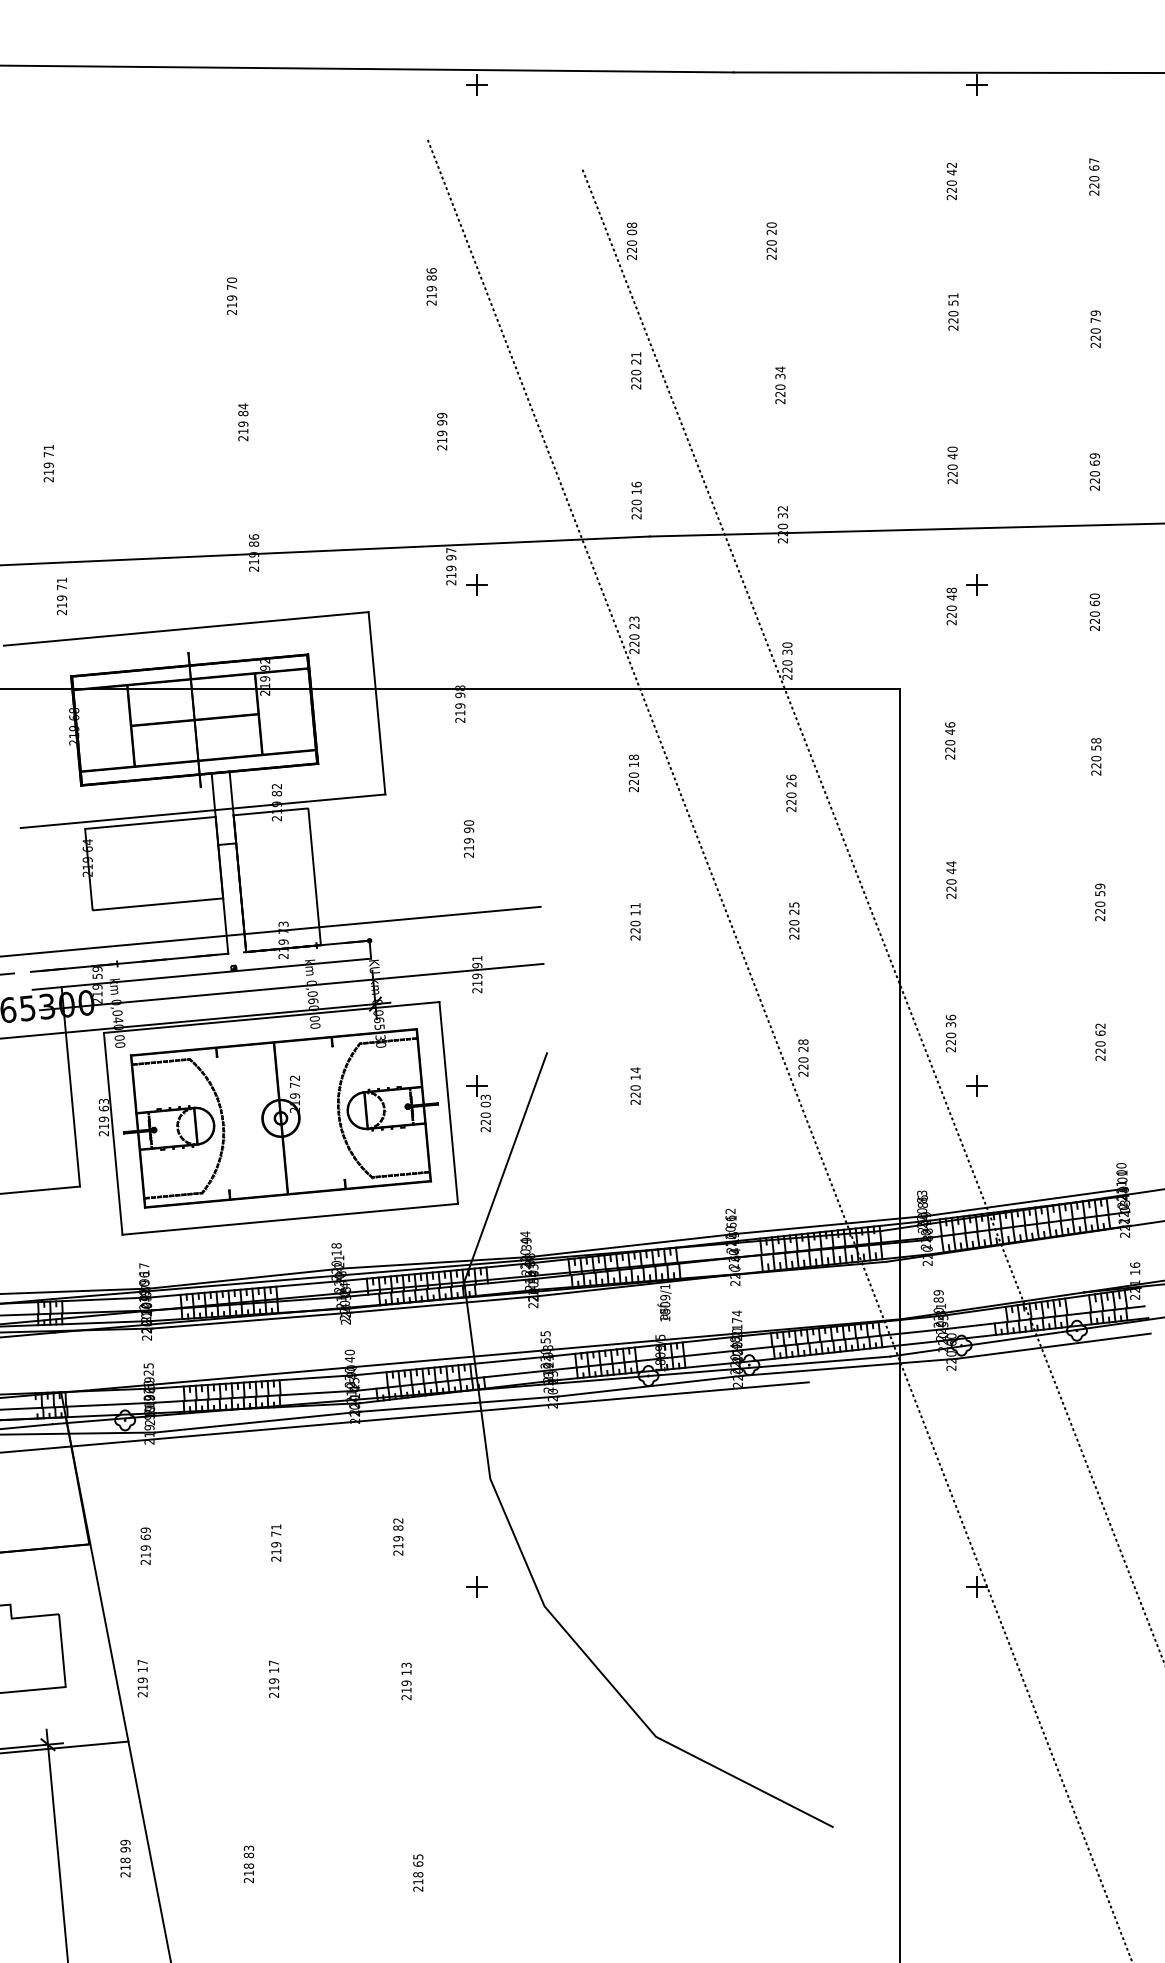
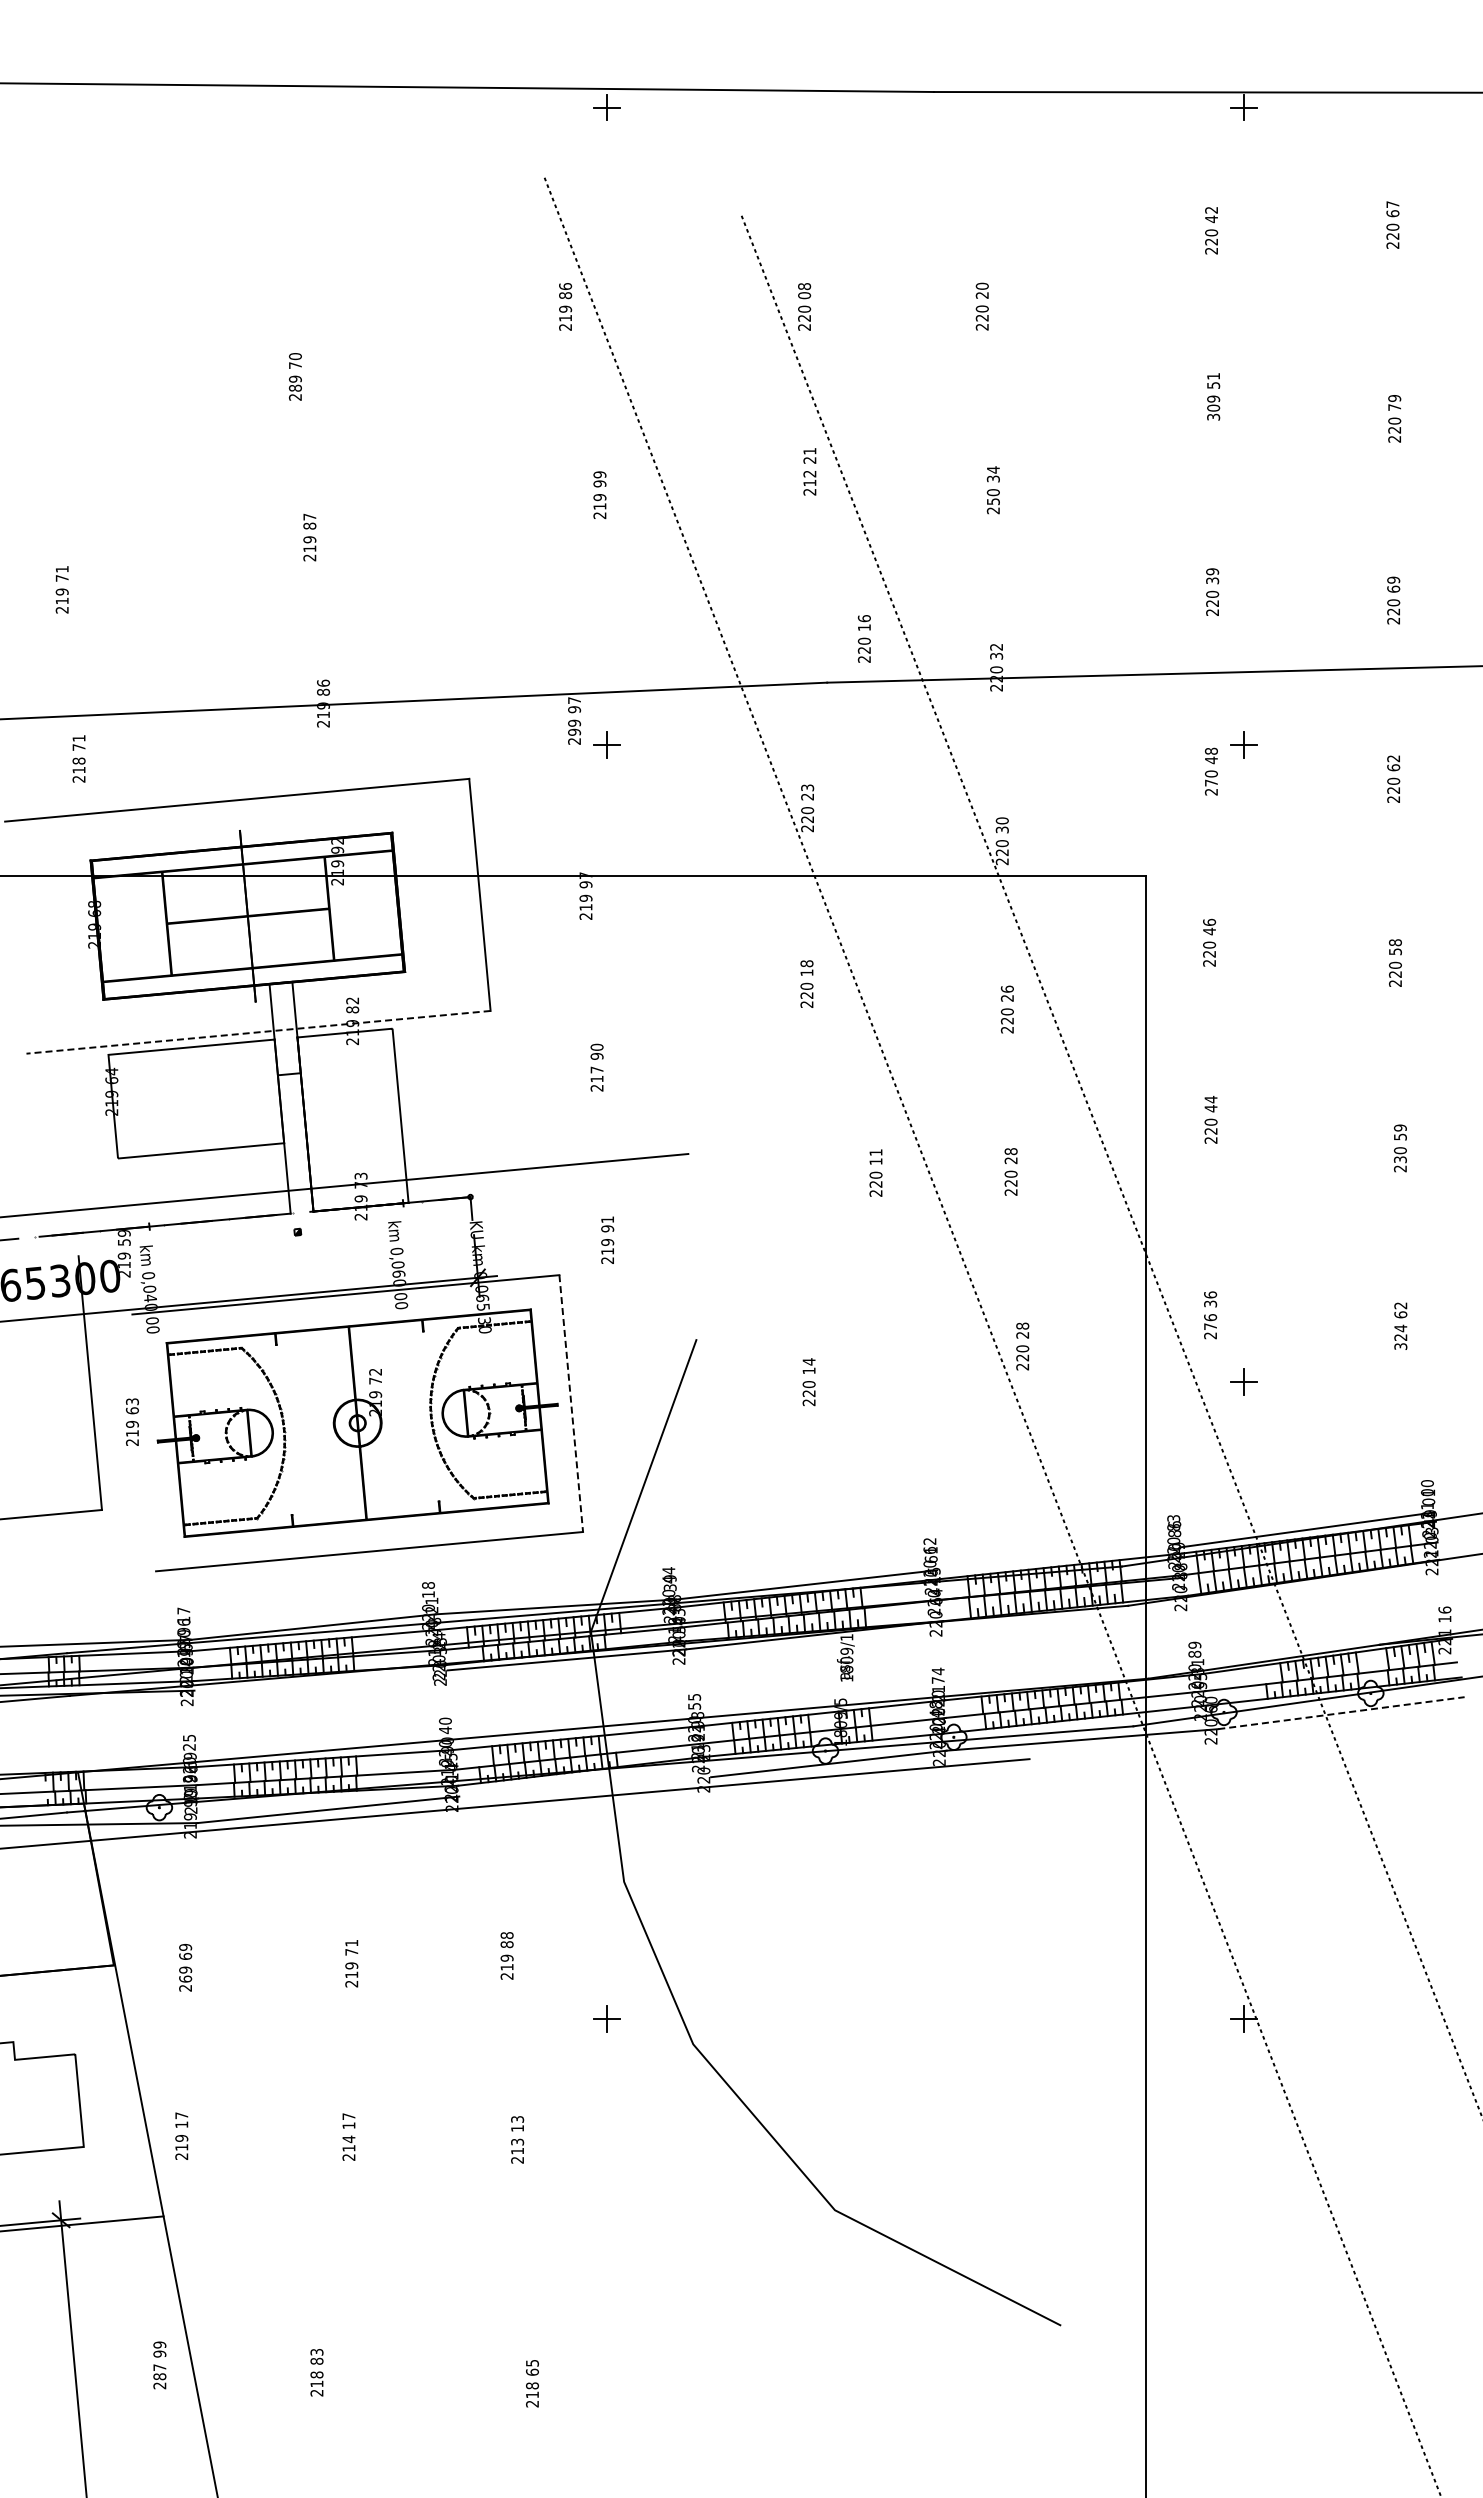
text: (431, 286) -> (565, 306), moved
text: (231, 304) -> (294, 387), 219 -> 289
text: (953, 320) -> (1213, 407), 220 -> 309
text: (635, 376) -> (809, 478), 220 -> 212
text: (779, 394) -> (992, 501), 220 -> 250
text: (243, 405) -> (309, 516), 84 -> 87
text: (441, 431) -> (599, 495), moved
text: (952, 453) -> (1212, 576), 40 -> 39
text: (635, 500) -> (863, 638), moved
text: (451, 574) -> (574, 731), 219 -> 299
text: (1094, 596) -> (1393, 758), 60 -> 62
text: (61, 597) -> (78, 760), 219 -> 218
text: (950, 614) -> (1210, 782), 220 -> 270
text: (459, 688) -> (585, 875), 98 -> 97
line: (203, 811) -> (258, 1032), solid -> dashed
text: (468, 840) -> (596, 1069), 219 -> 217
text: (793, 904) -> (1010, 1151), 25 -> 28
text: (1100, 911) -> (1400, 1159), 220 -> 230
text: (635, 921) -> (875, 1172), moved
line: (201, 974) -> (256, 1239), removed
line: (291, 986) -> (371, 1255), removed
text: (950, 1039) -> (1210, 1322), 220 -> 276
text: (1100, 1050) -> (1400, 1336), 220 -> 324
line: (448, 1102) -> (571, 1403), solid -> dashed
part: (478, 1103) -> (608, 1404), removed
line: (113, 1133) -> (144, 1442), removed
line: (831, 1224) -> (1058, 1558), removed
line: (251, 1320) -> (320, 1680), removed
line: (1053, 1346) -> (1341, 1713), solid -> dashed
line: (459, 1403) -> (585, 1786), removed
text: (397, 1520) -> (506, 1935), 82 -> 88
text: (145, 1554) -> (185, 1978), 219 -> 269
text: (273, 1681) -> (348, 2139), 219 -> 214
text: (406, 1682) -> (517, 2141), 219 -> 213
text: (125, 1864) -> (159, 2372), 218 -> 287

